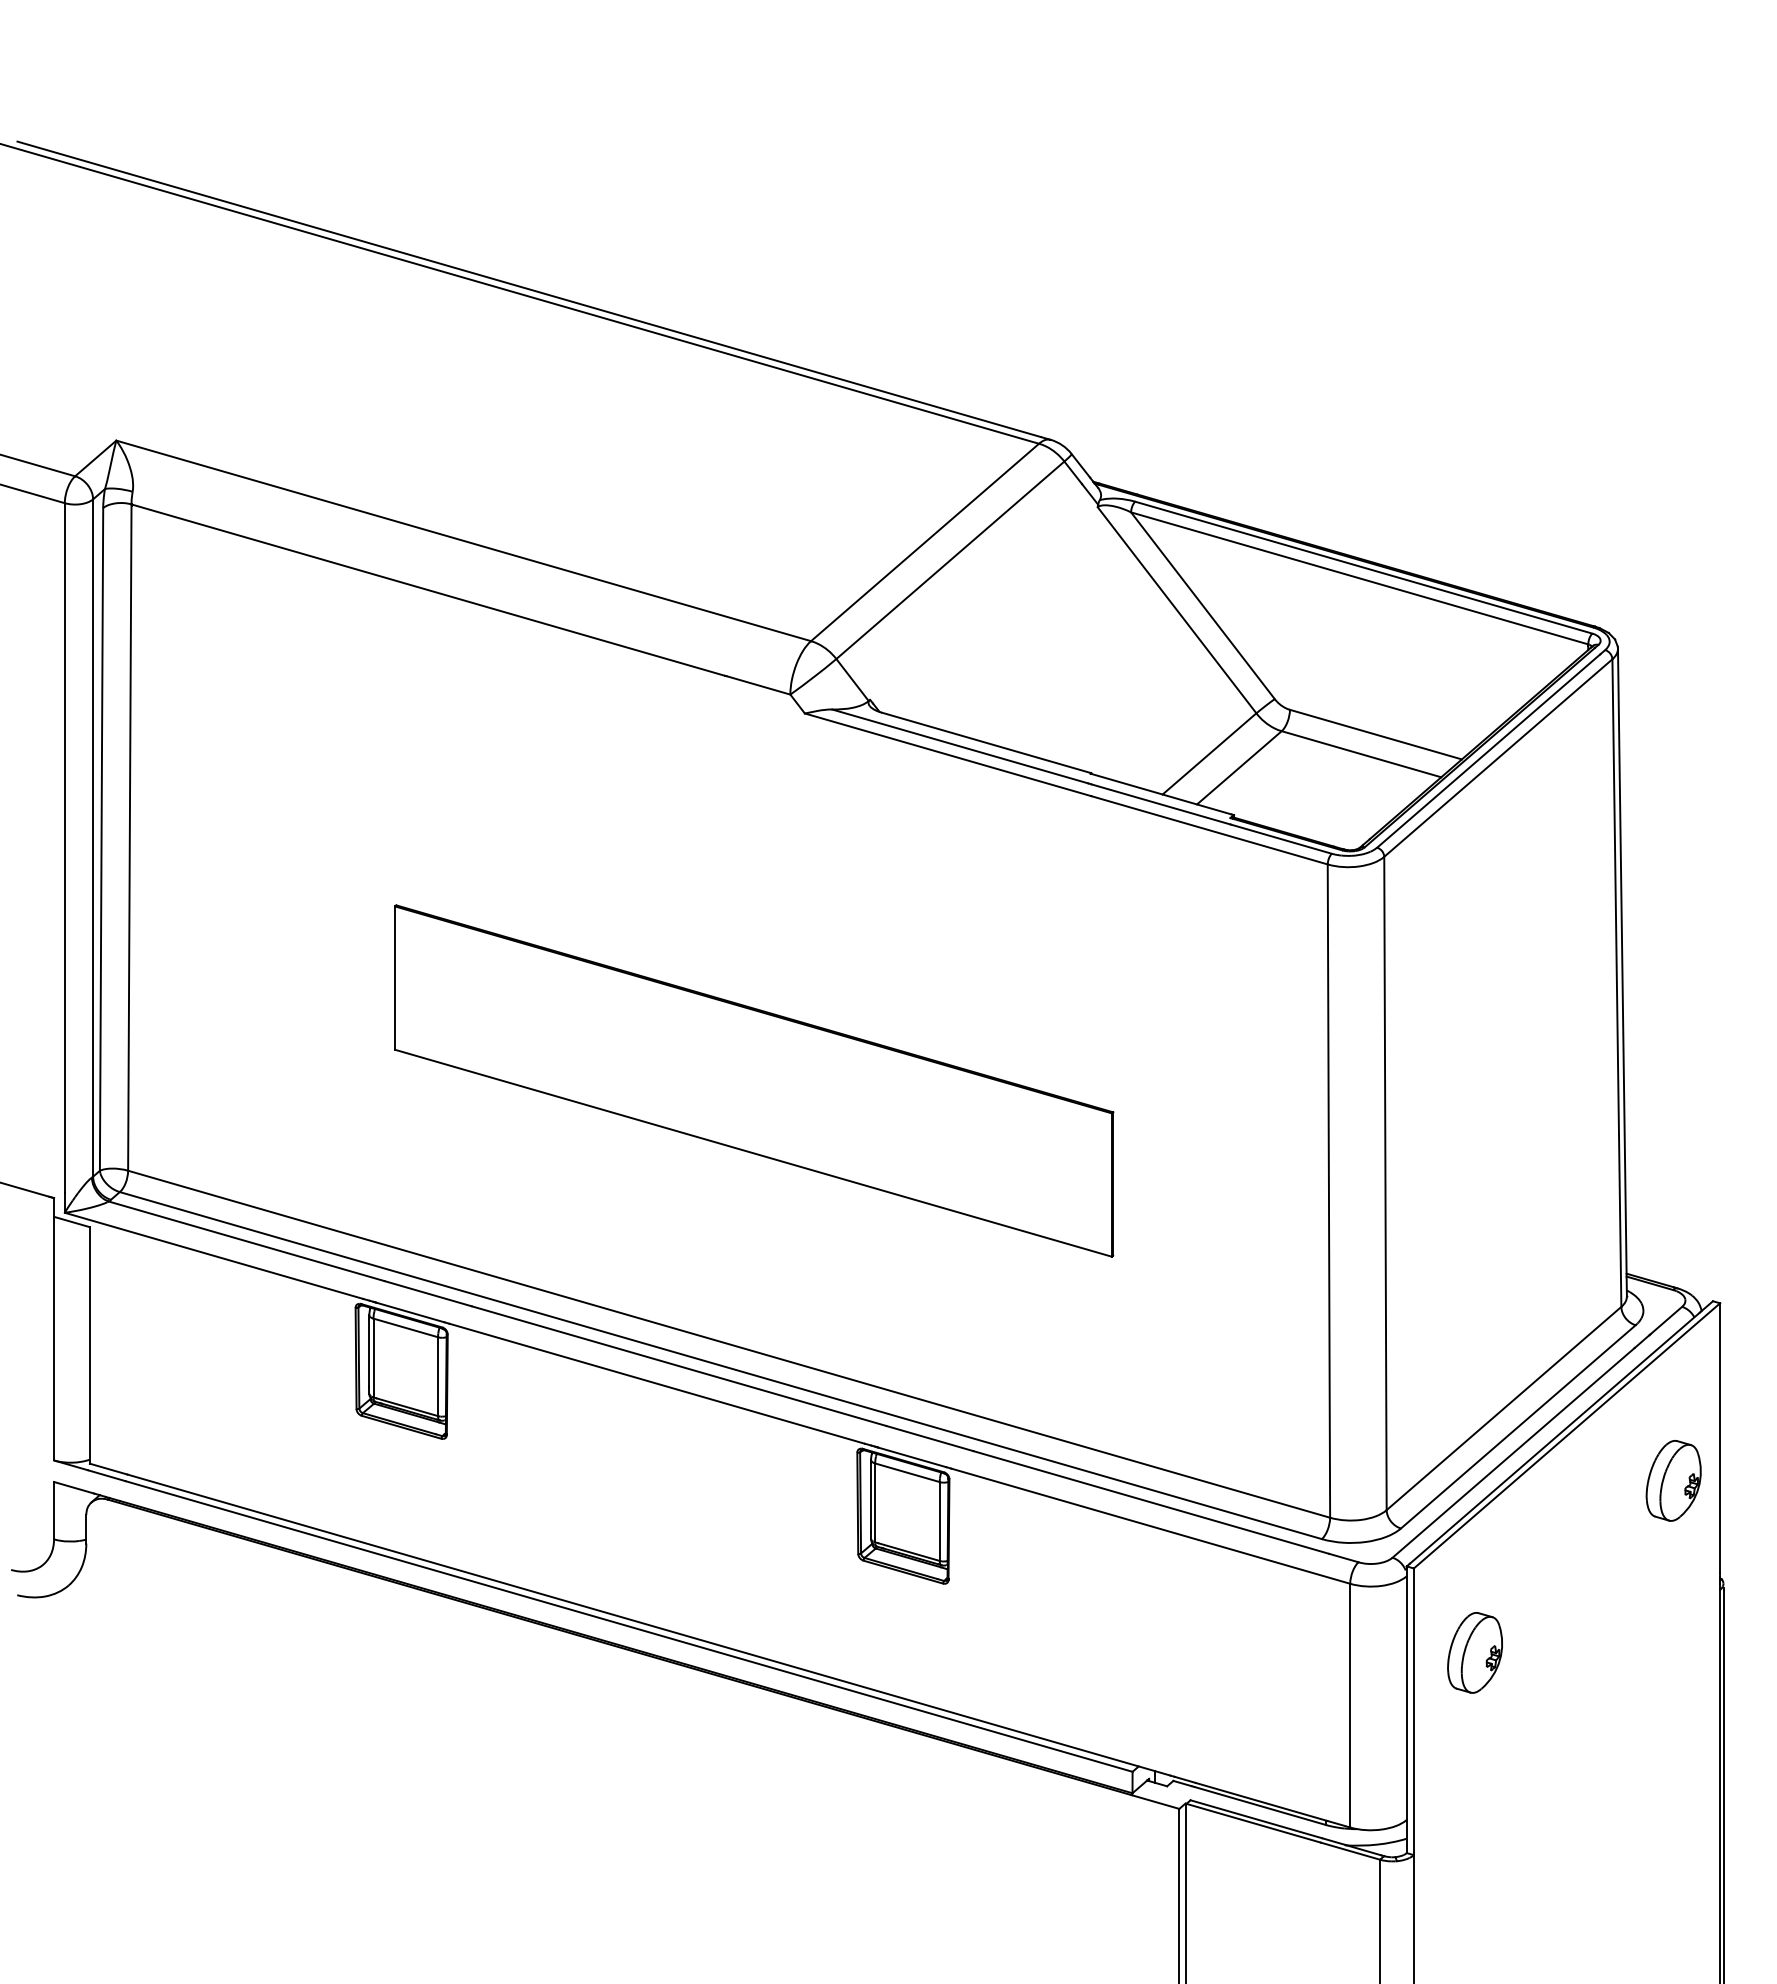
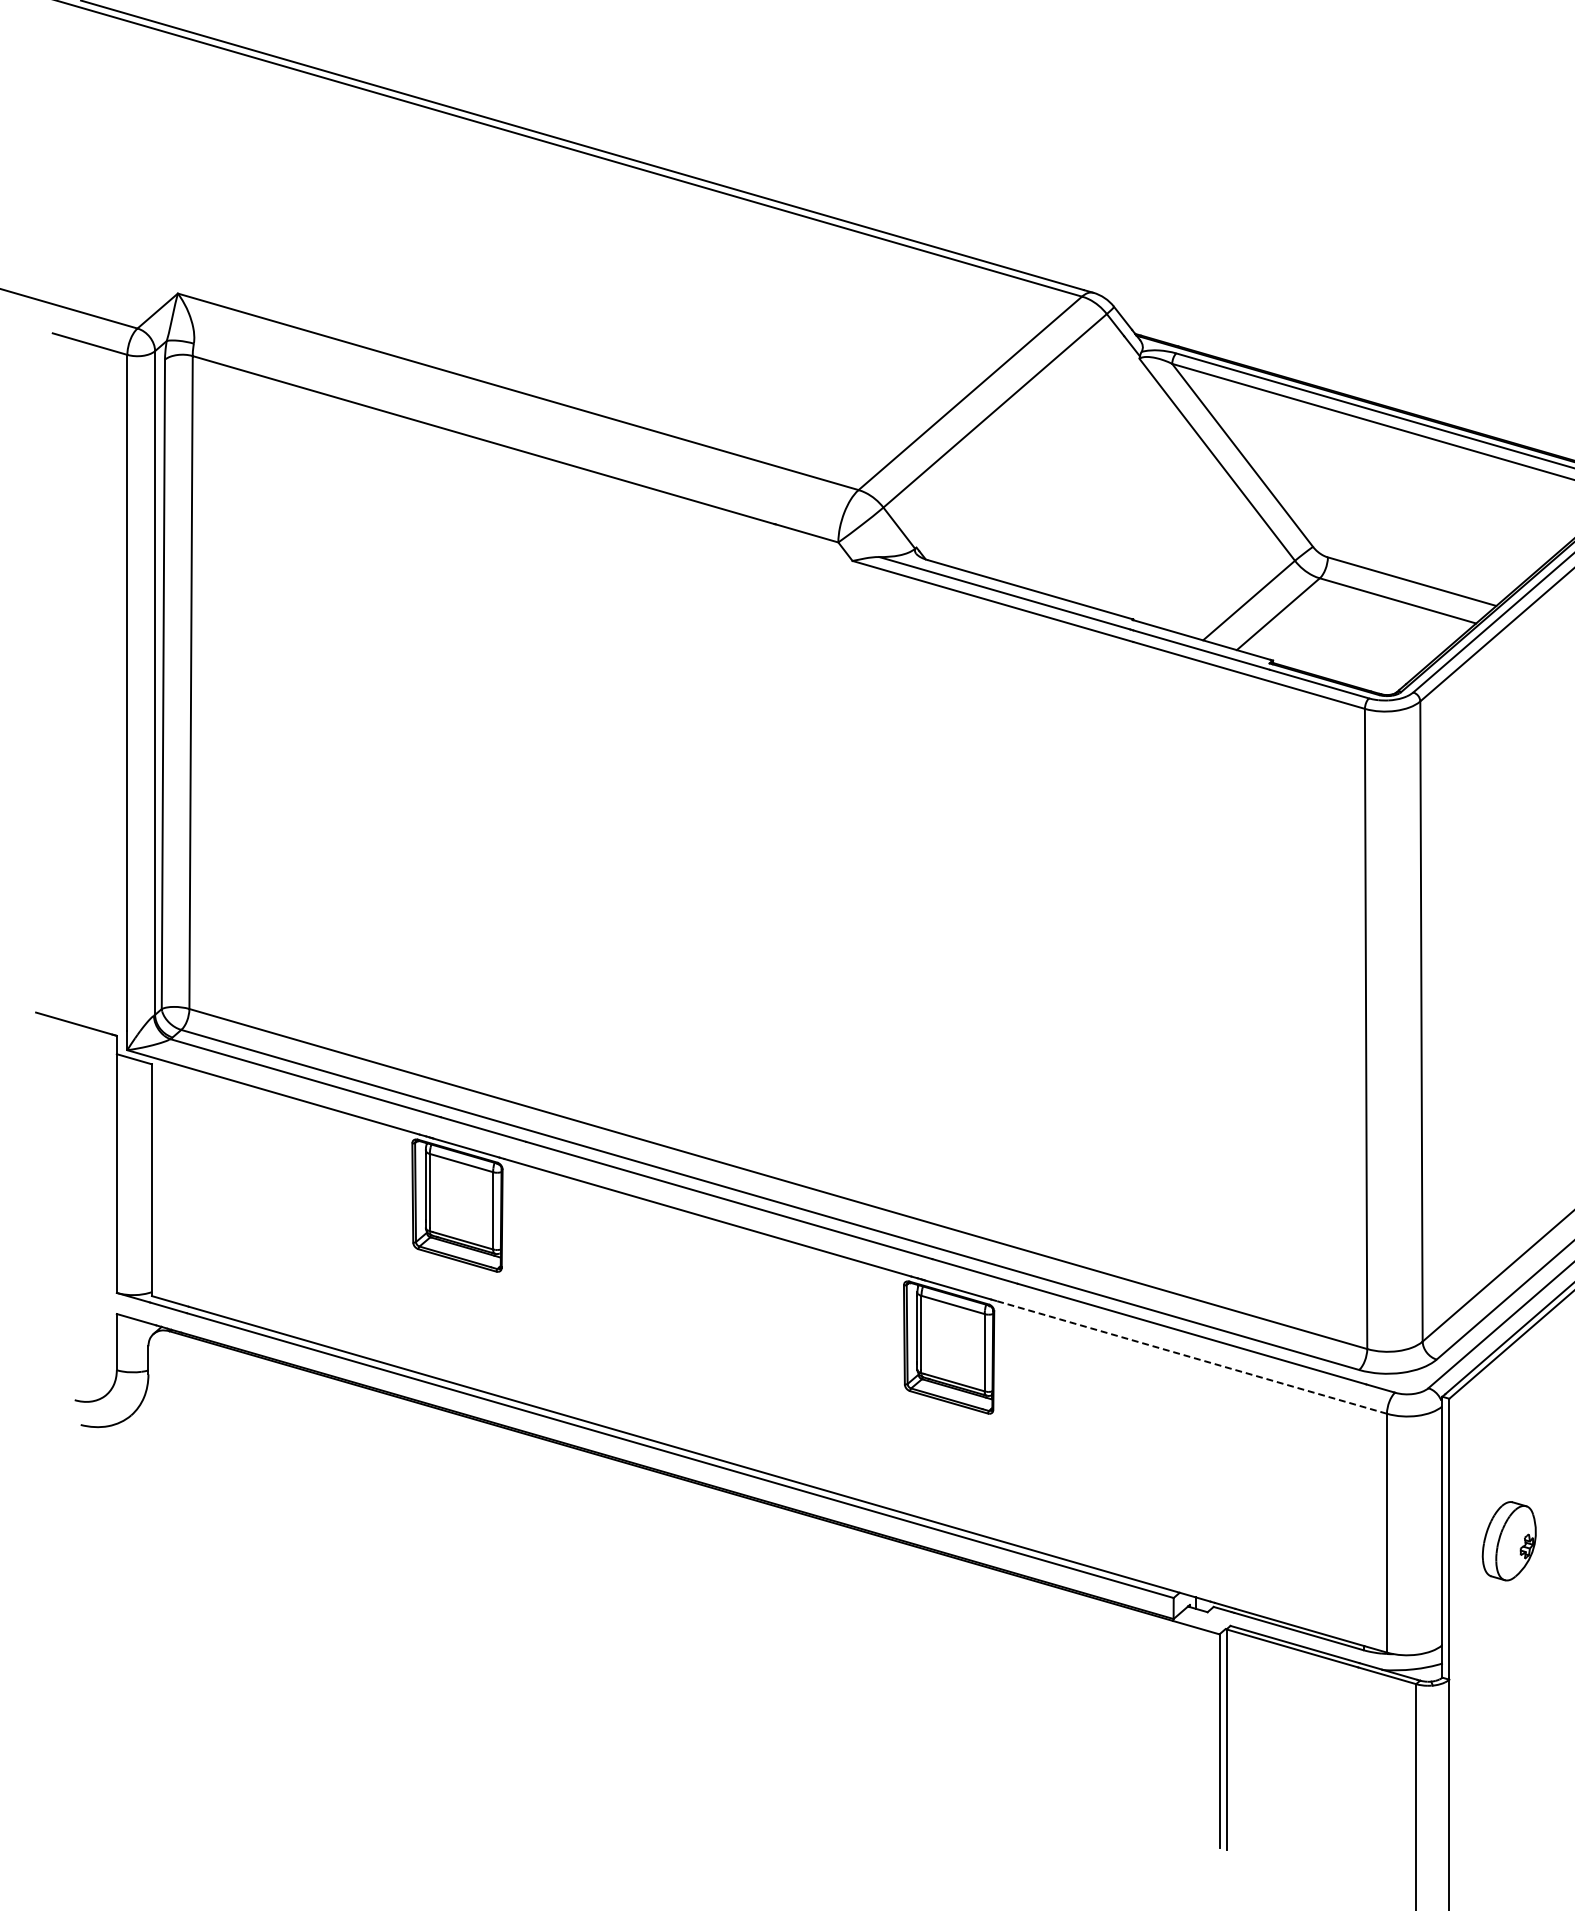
part: (754, 1080) -> (803, 920), removed
line: (1150, 1526) -> (1191, 1357), solid -> dashed
part: (1474, 1652) -> (1508, 1540), moved

